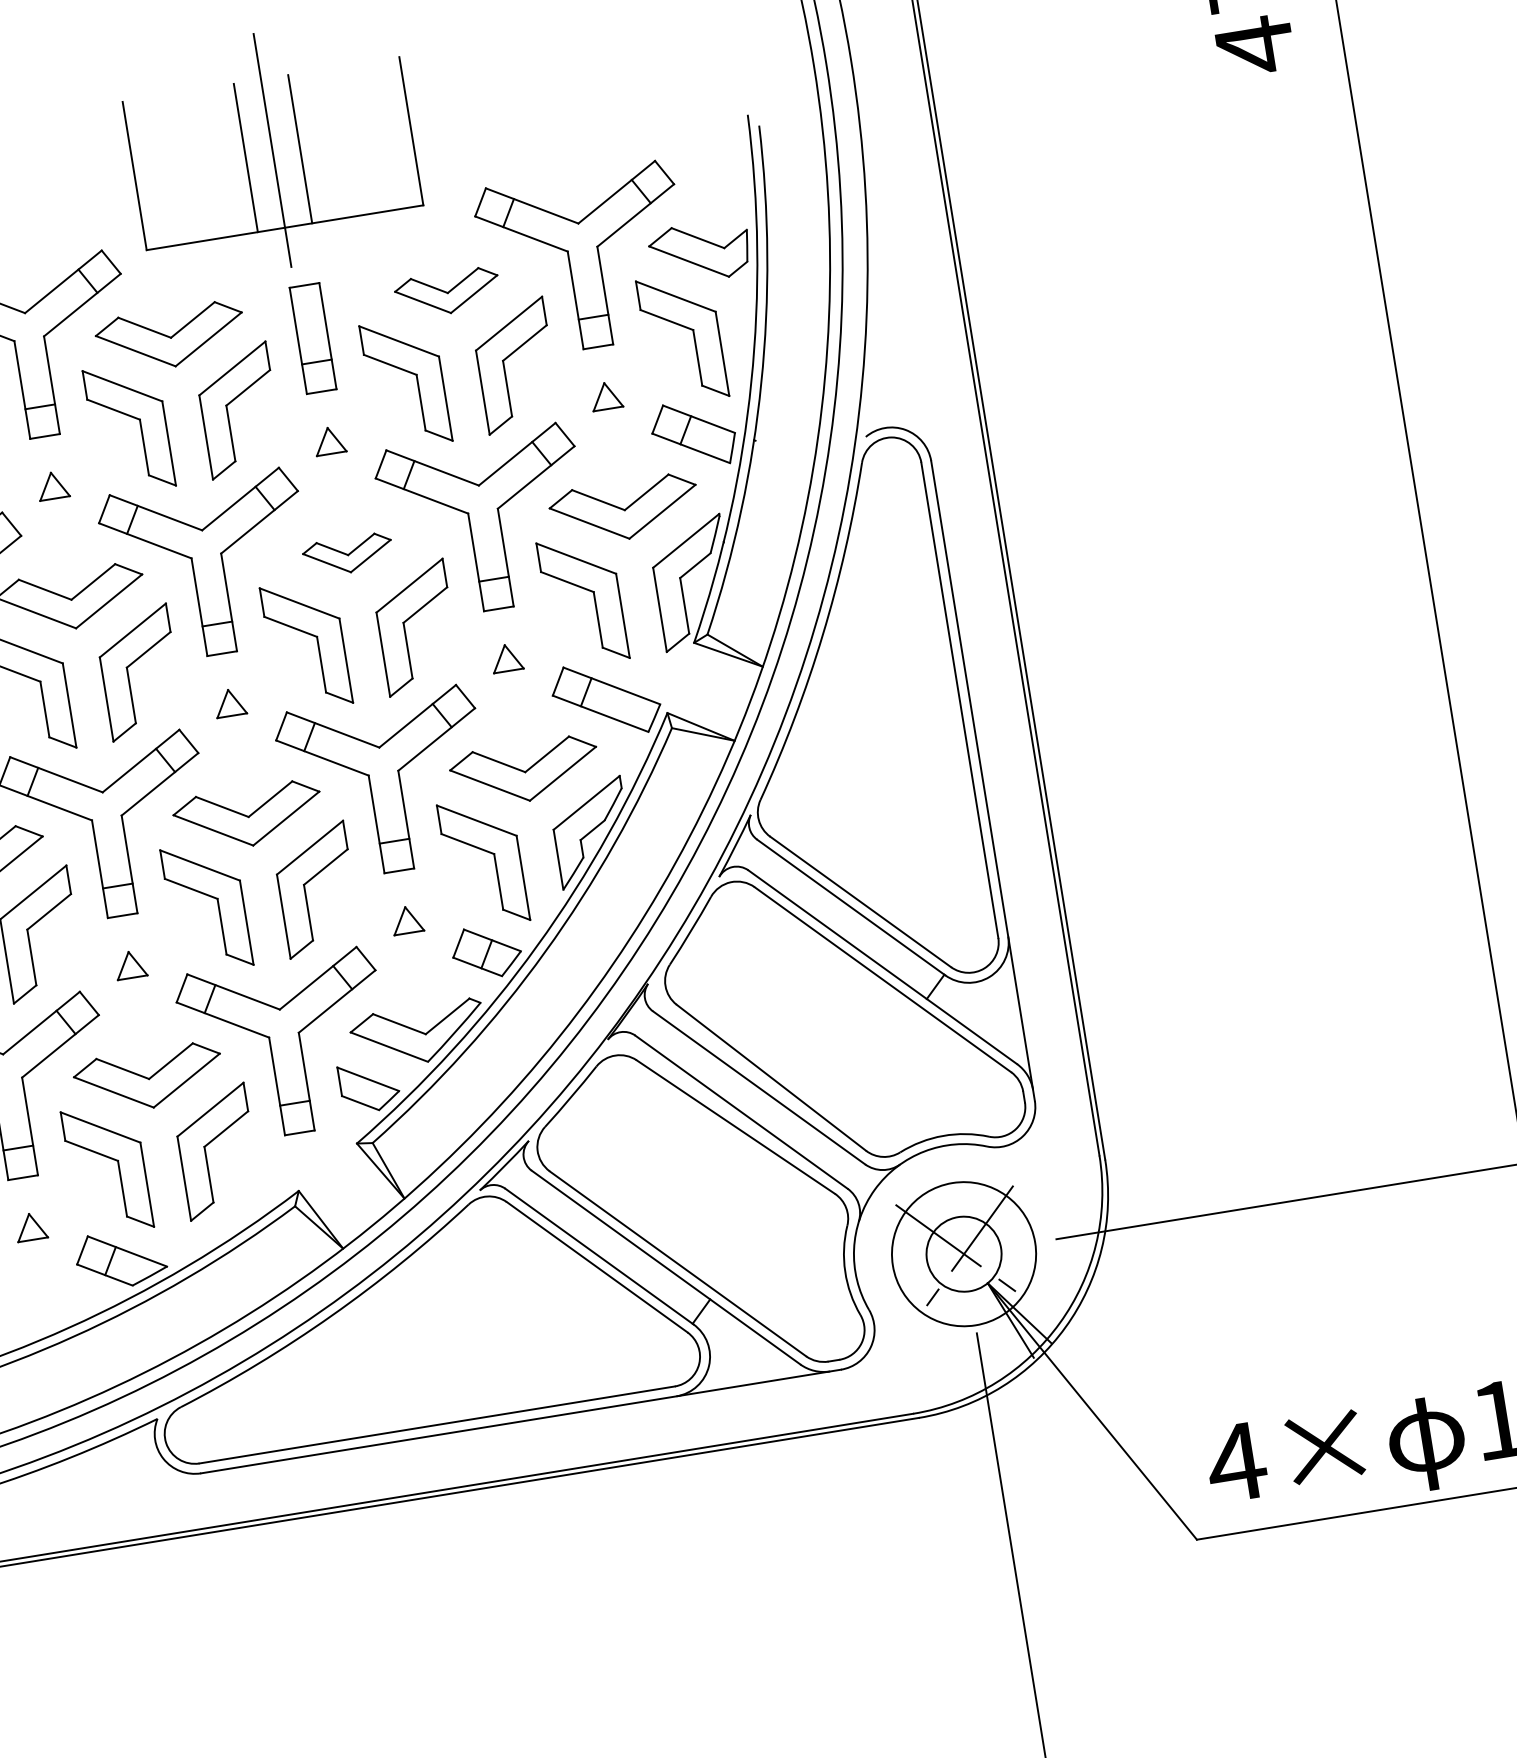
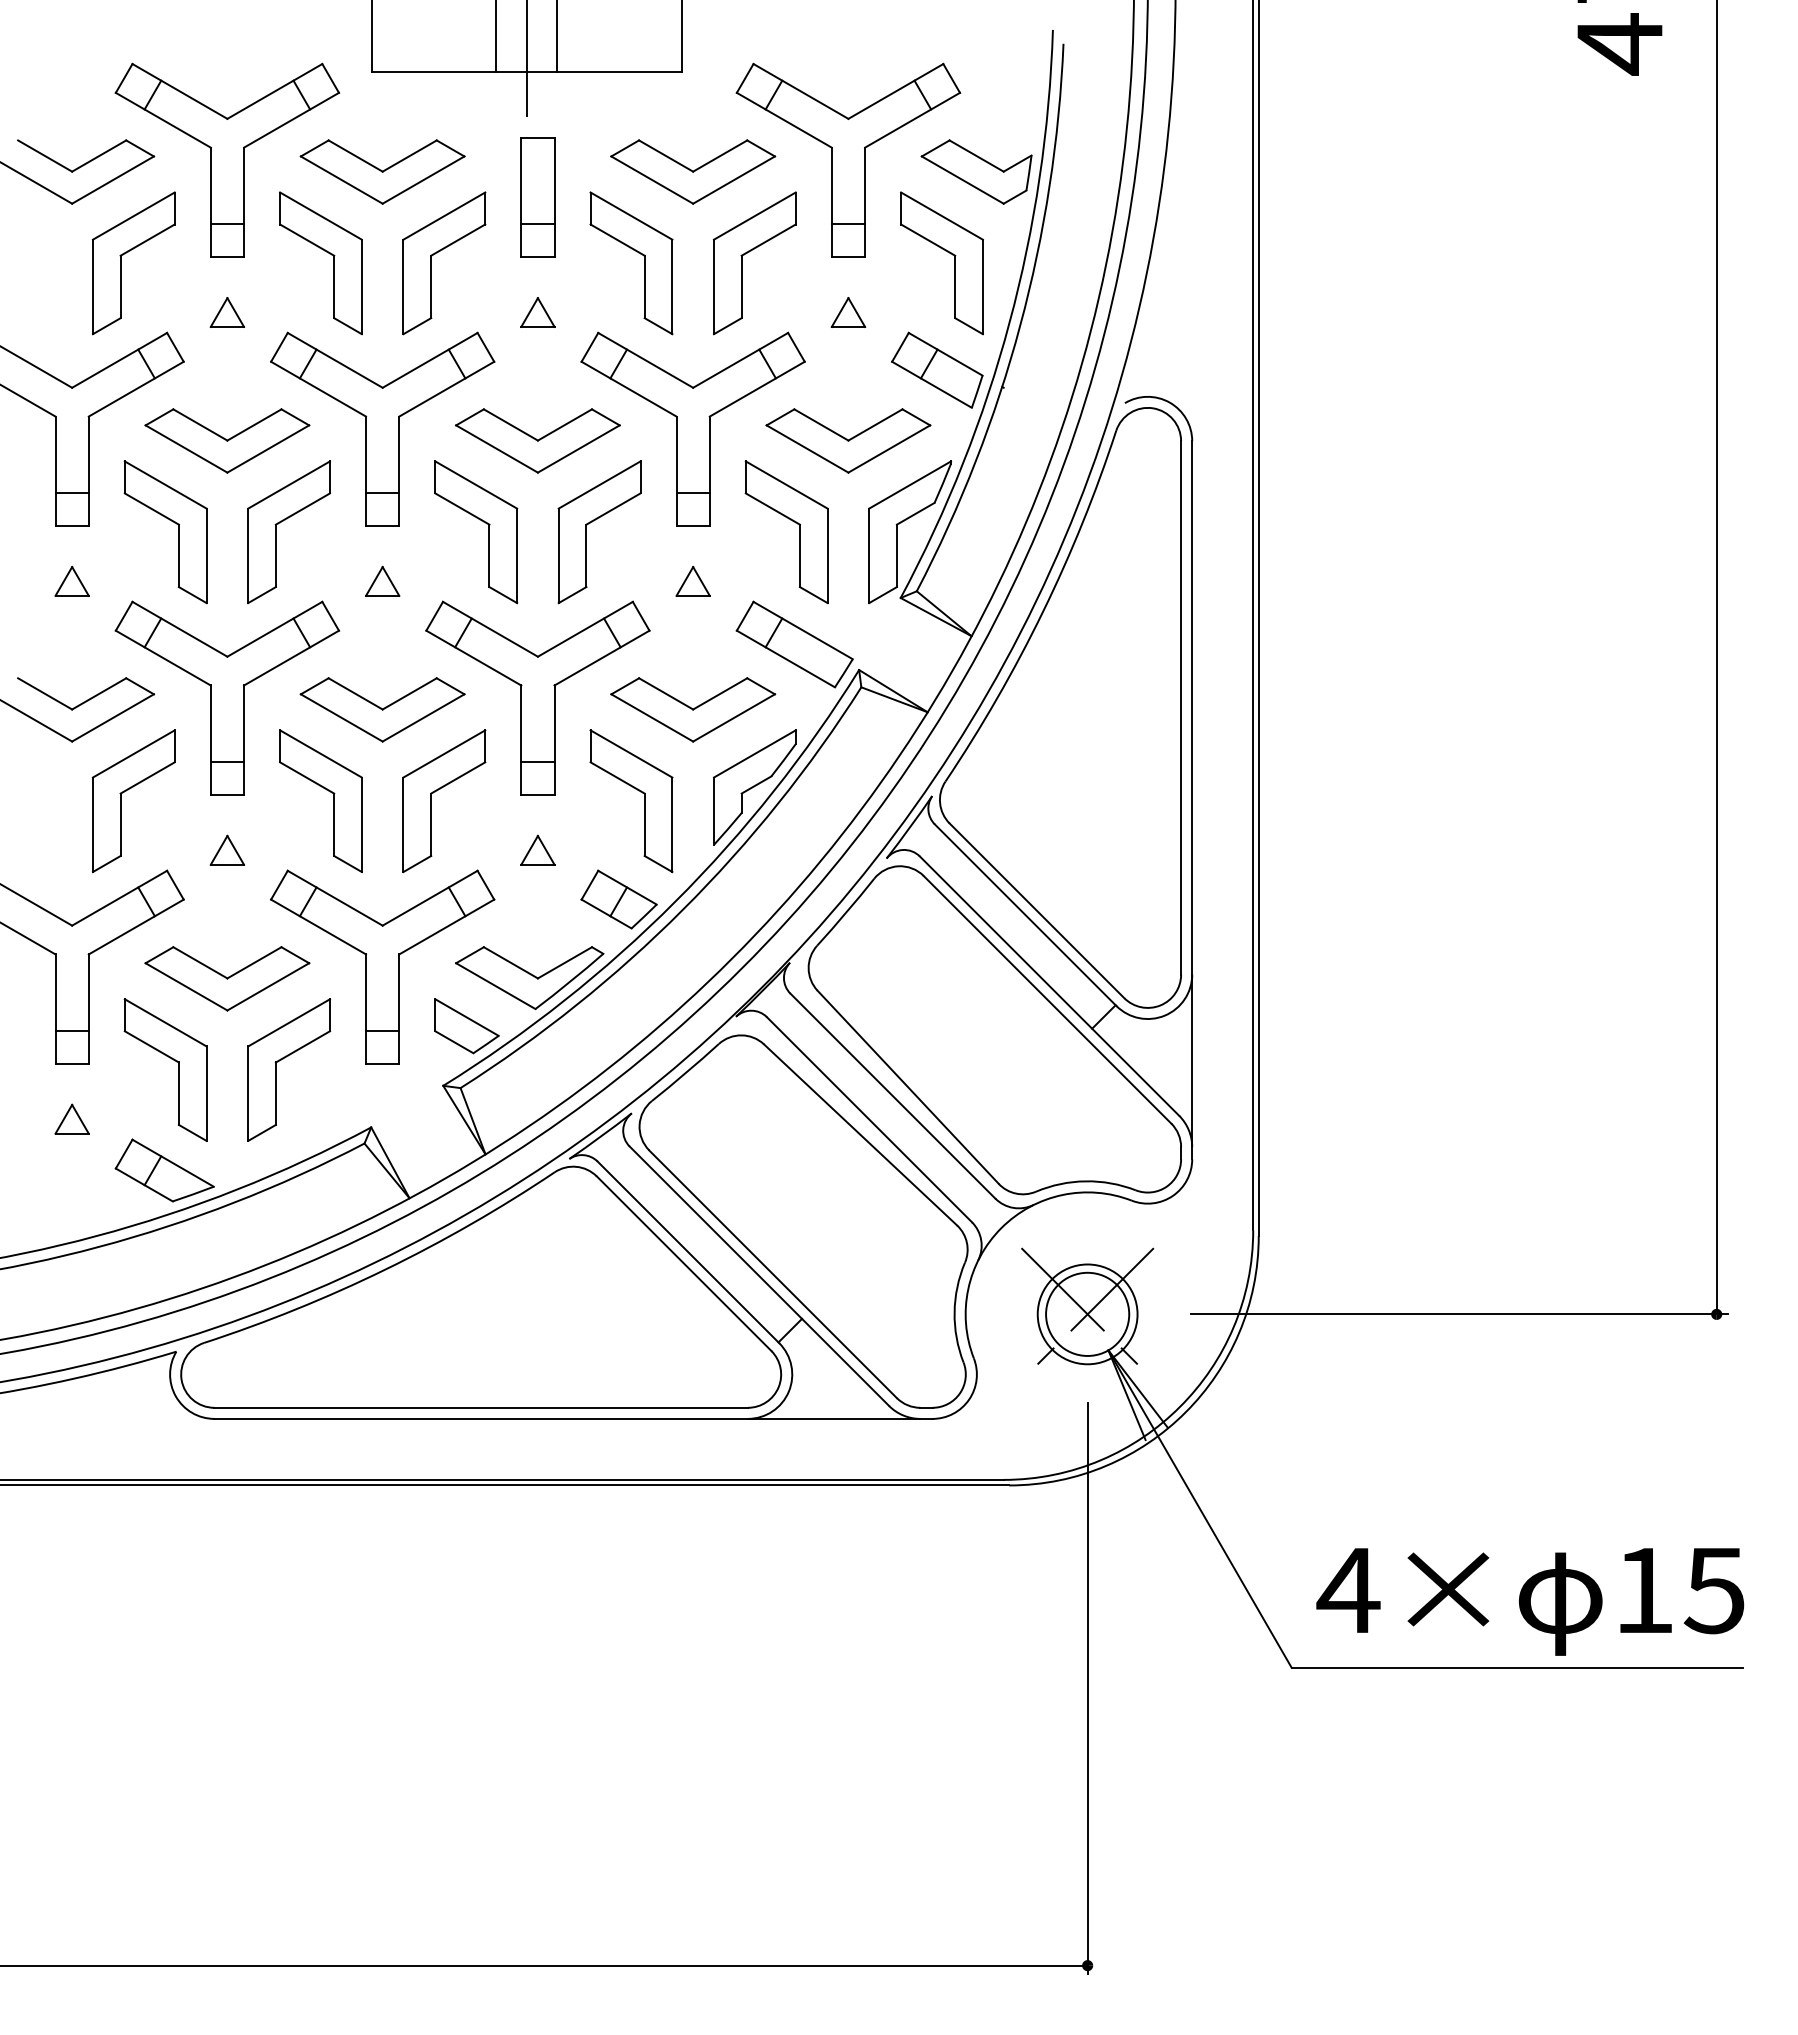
part: (447, 292) -> (693, 171), size x1.43
part: (347, 554) -> (537, 440), size x1.67
circle: (963, 1254) -> (1087, 1314), size x0.62

